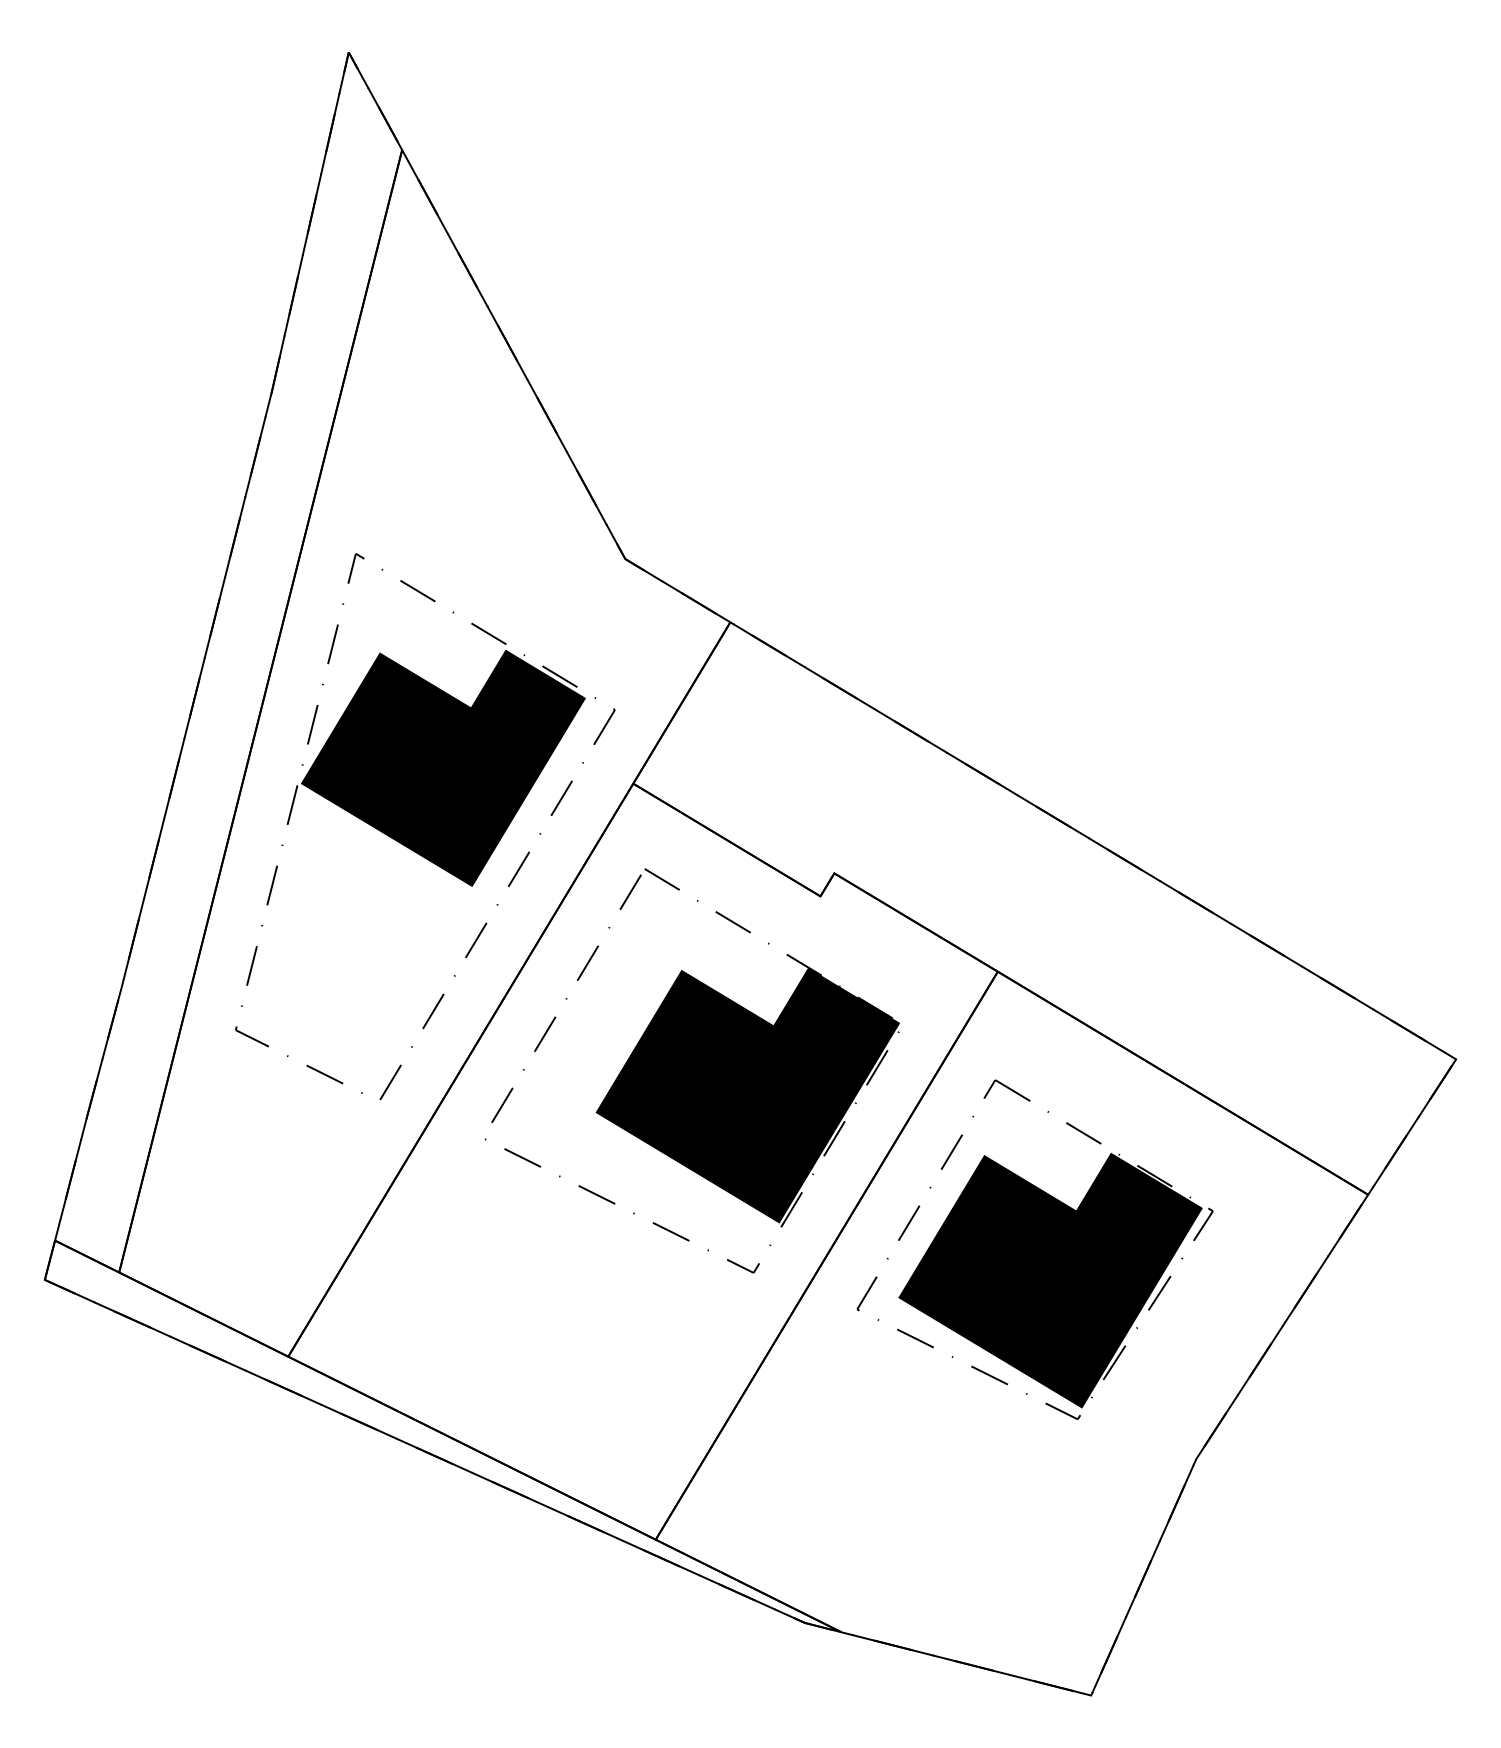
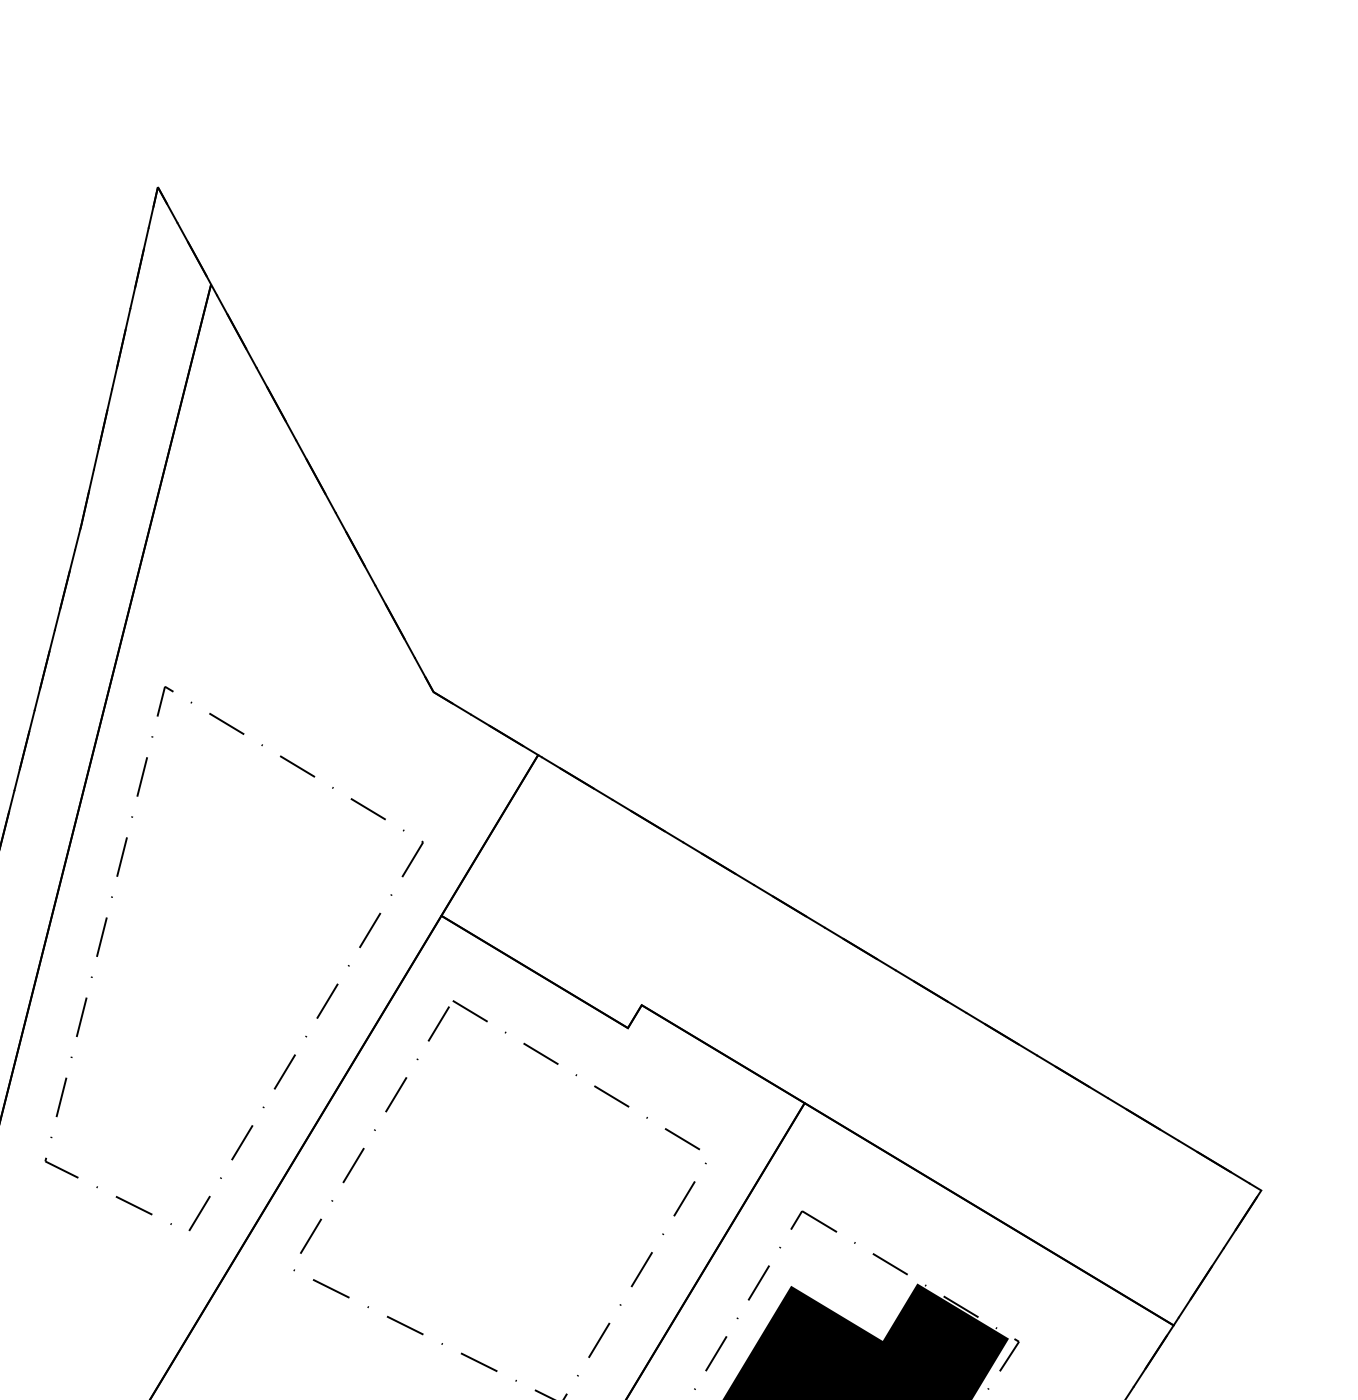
fill: (443, 768) -> (252, 900), removed
fill: (747, 1095) -> (555, 1226), removed

